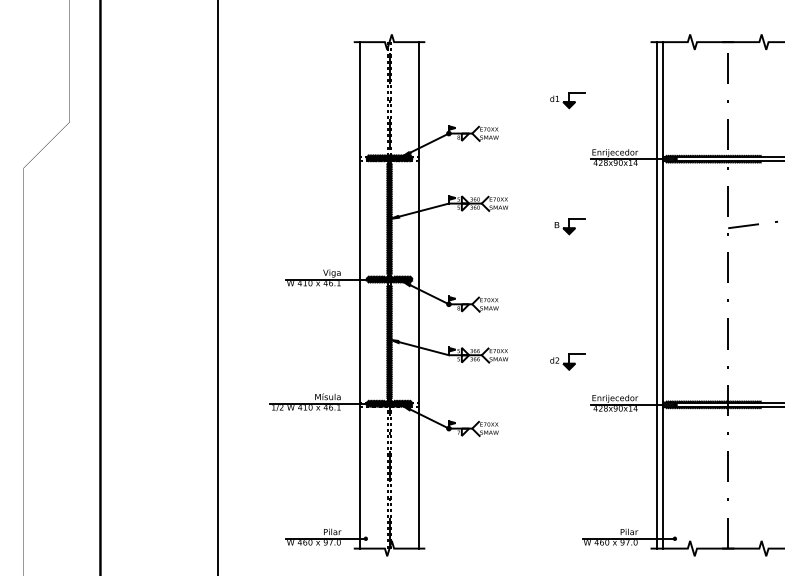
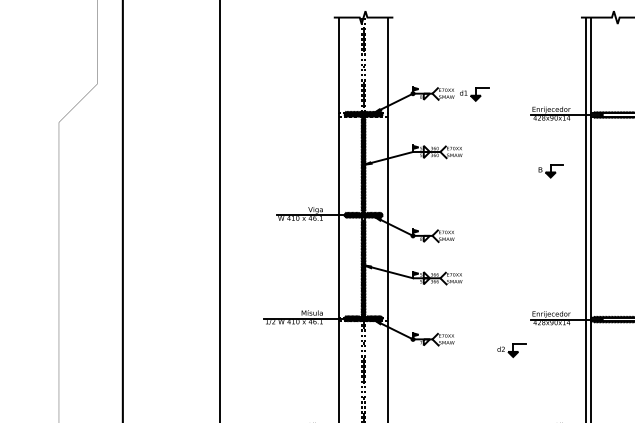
part: (567, 100) -> (474, 94), moved
part: (569, 226) -> (550, 171), moved
part: (567, 361) -> (511, 350), moved

